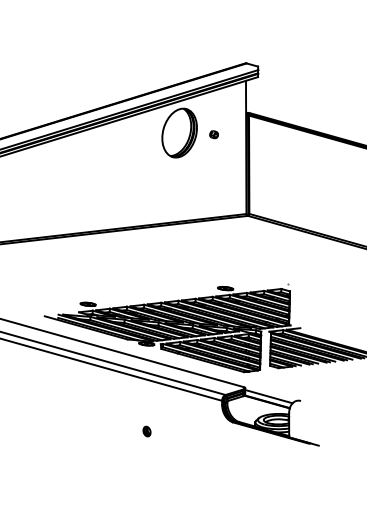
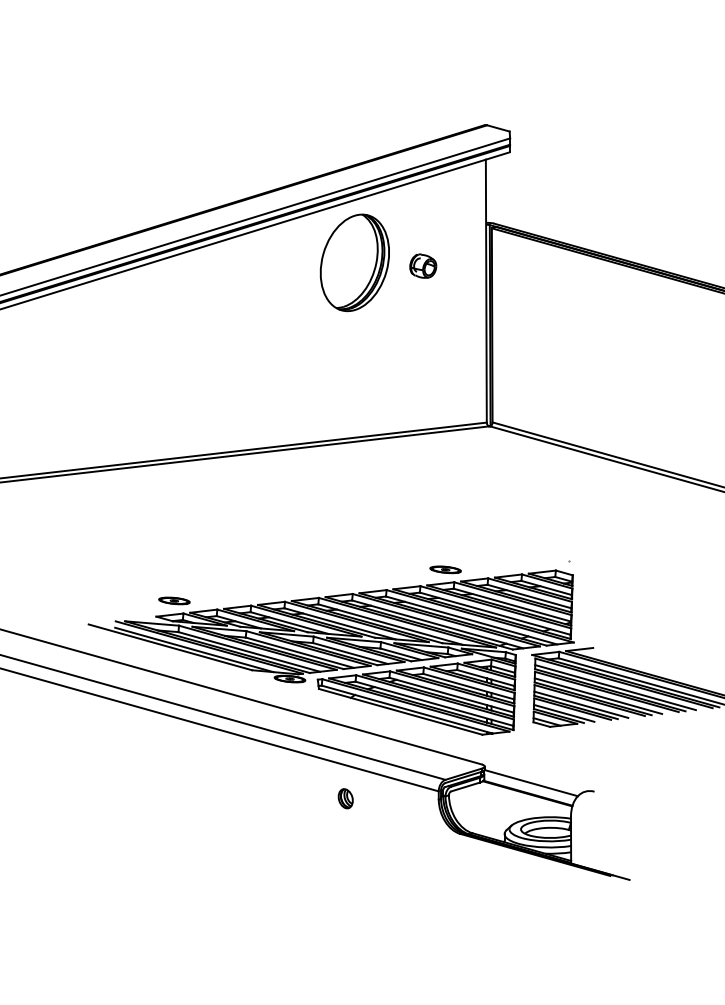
part: (213, 134) -> (421, 265), size x1.67
part: (146, 431) -> (344, 798), moved

